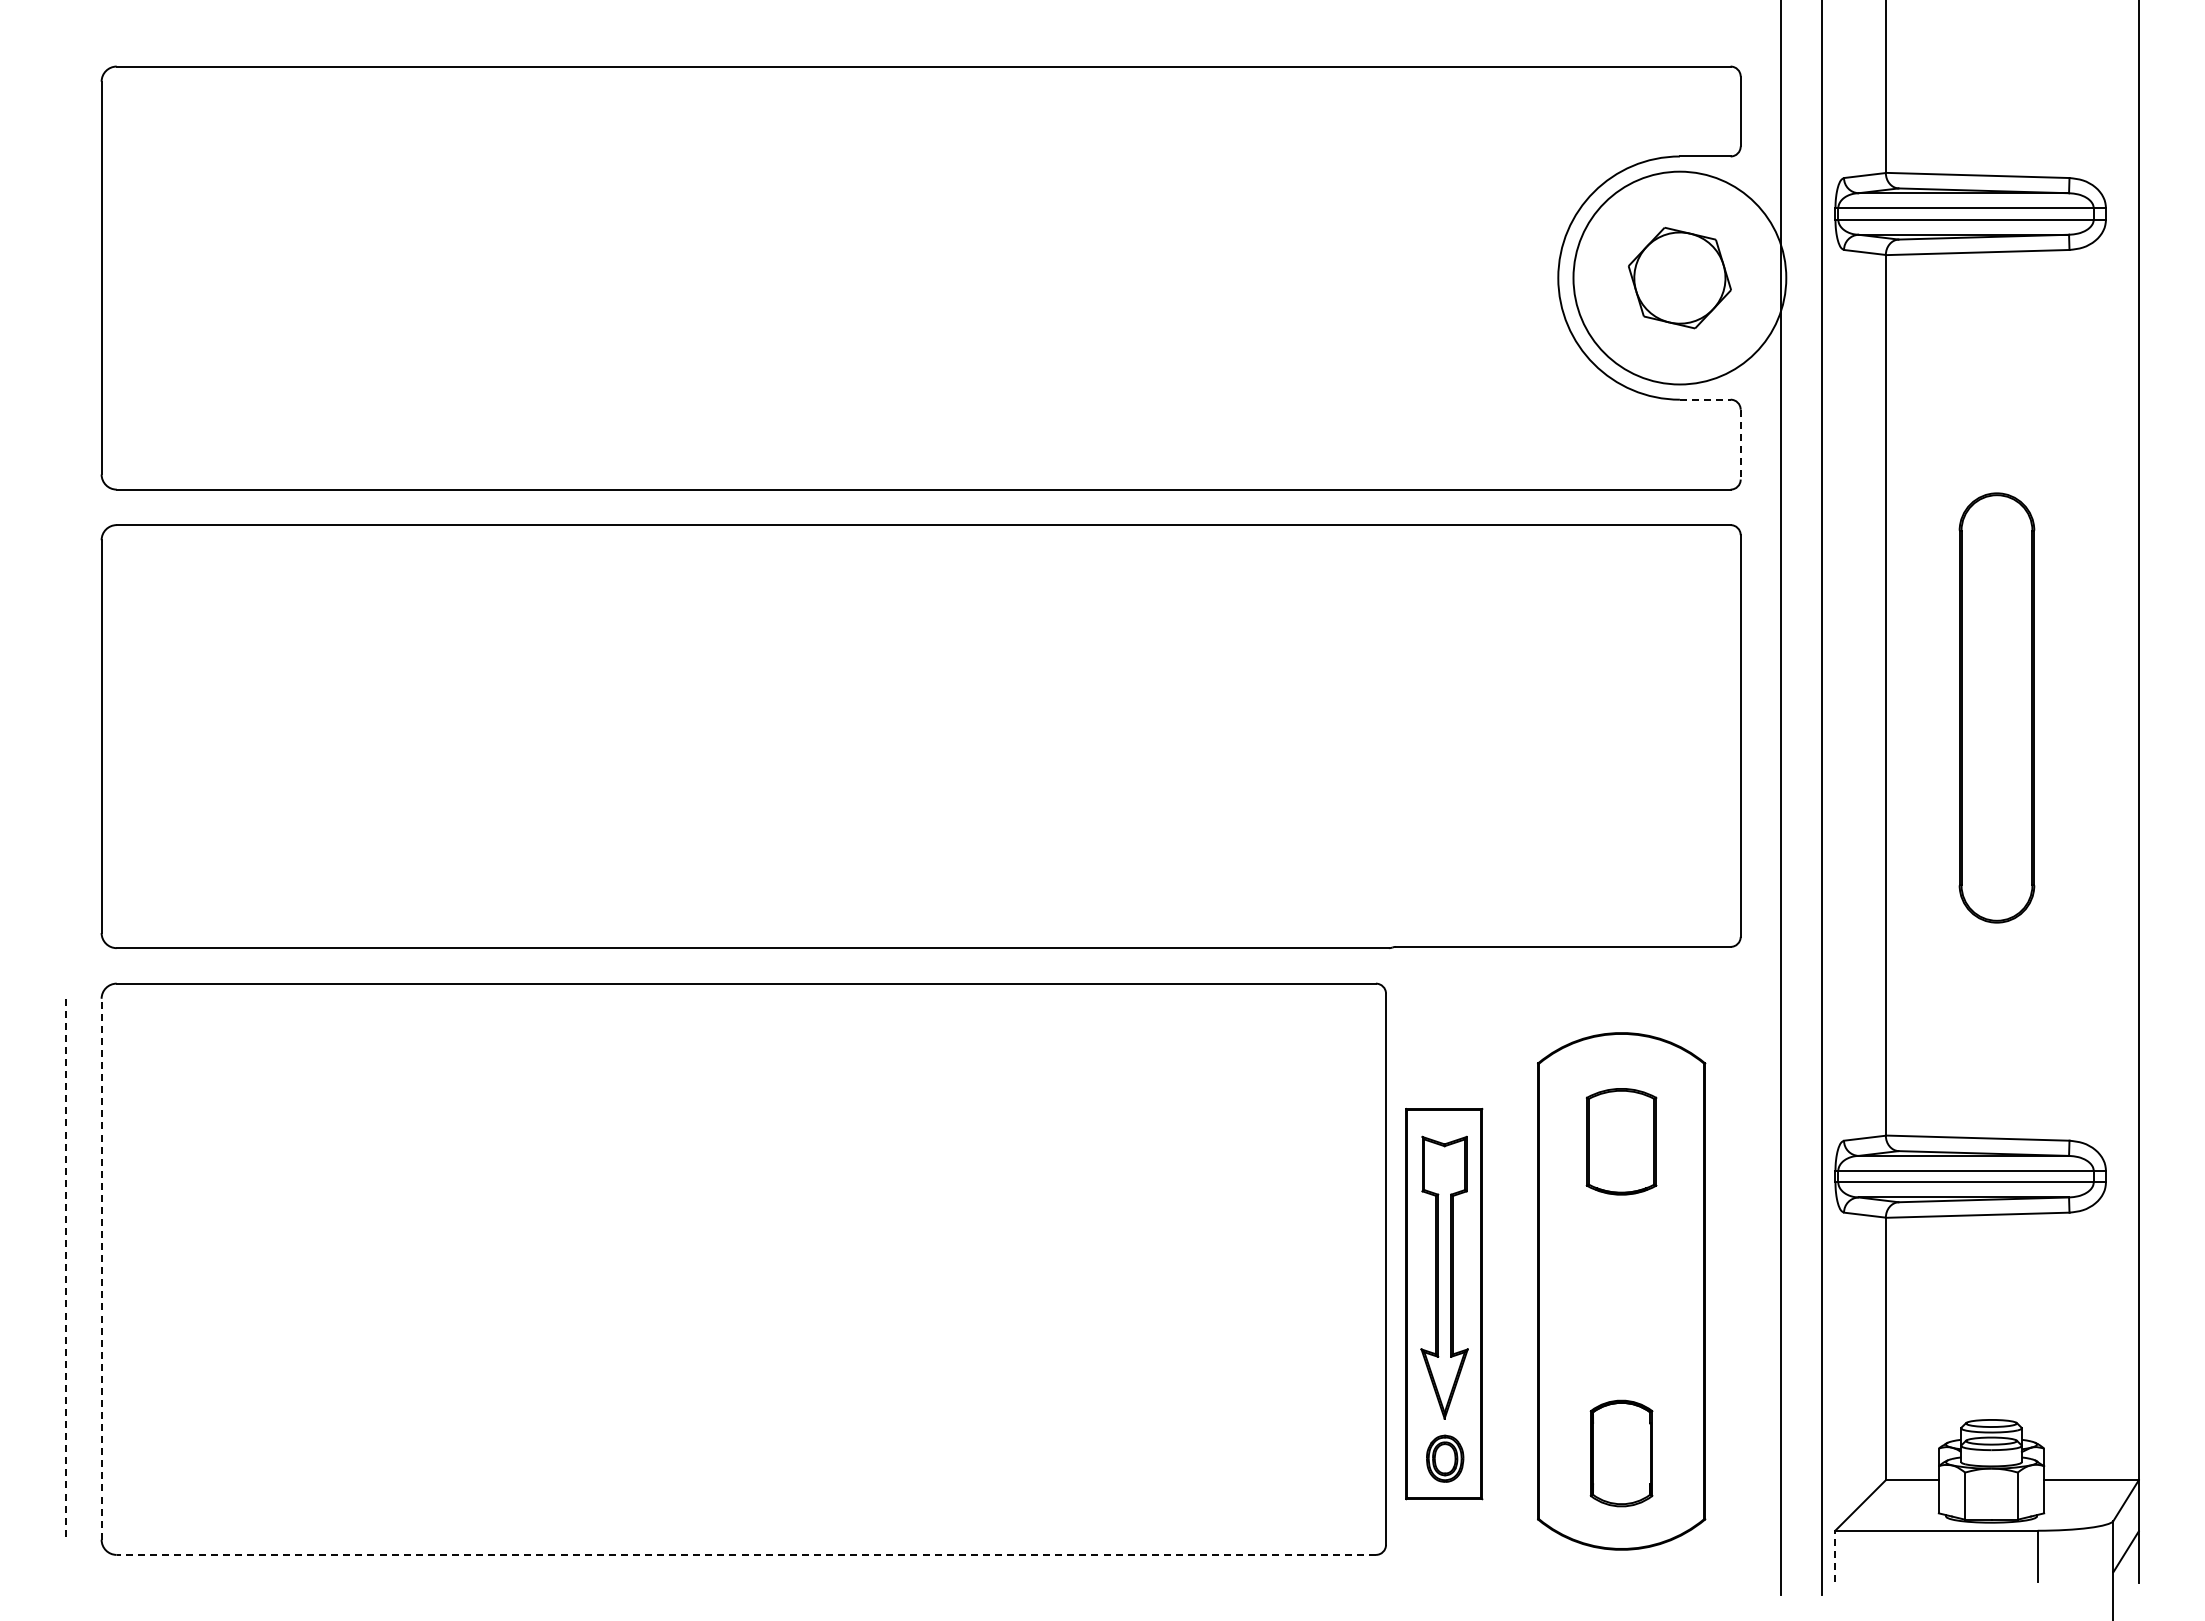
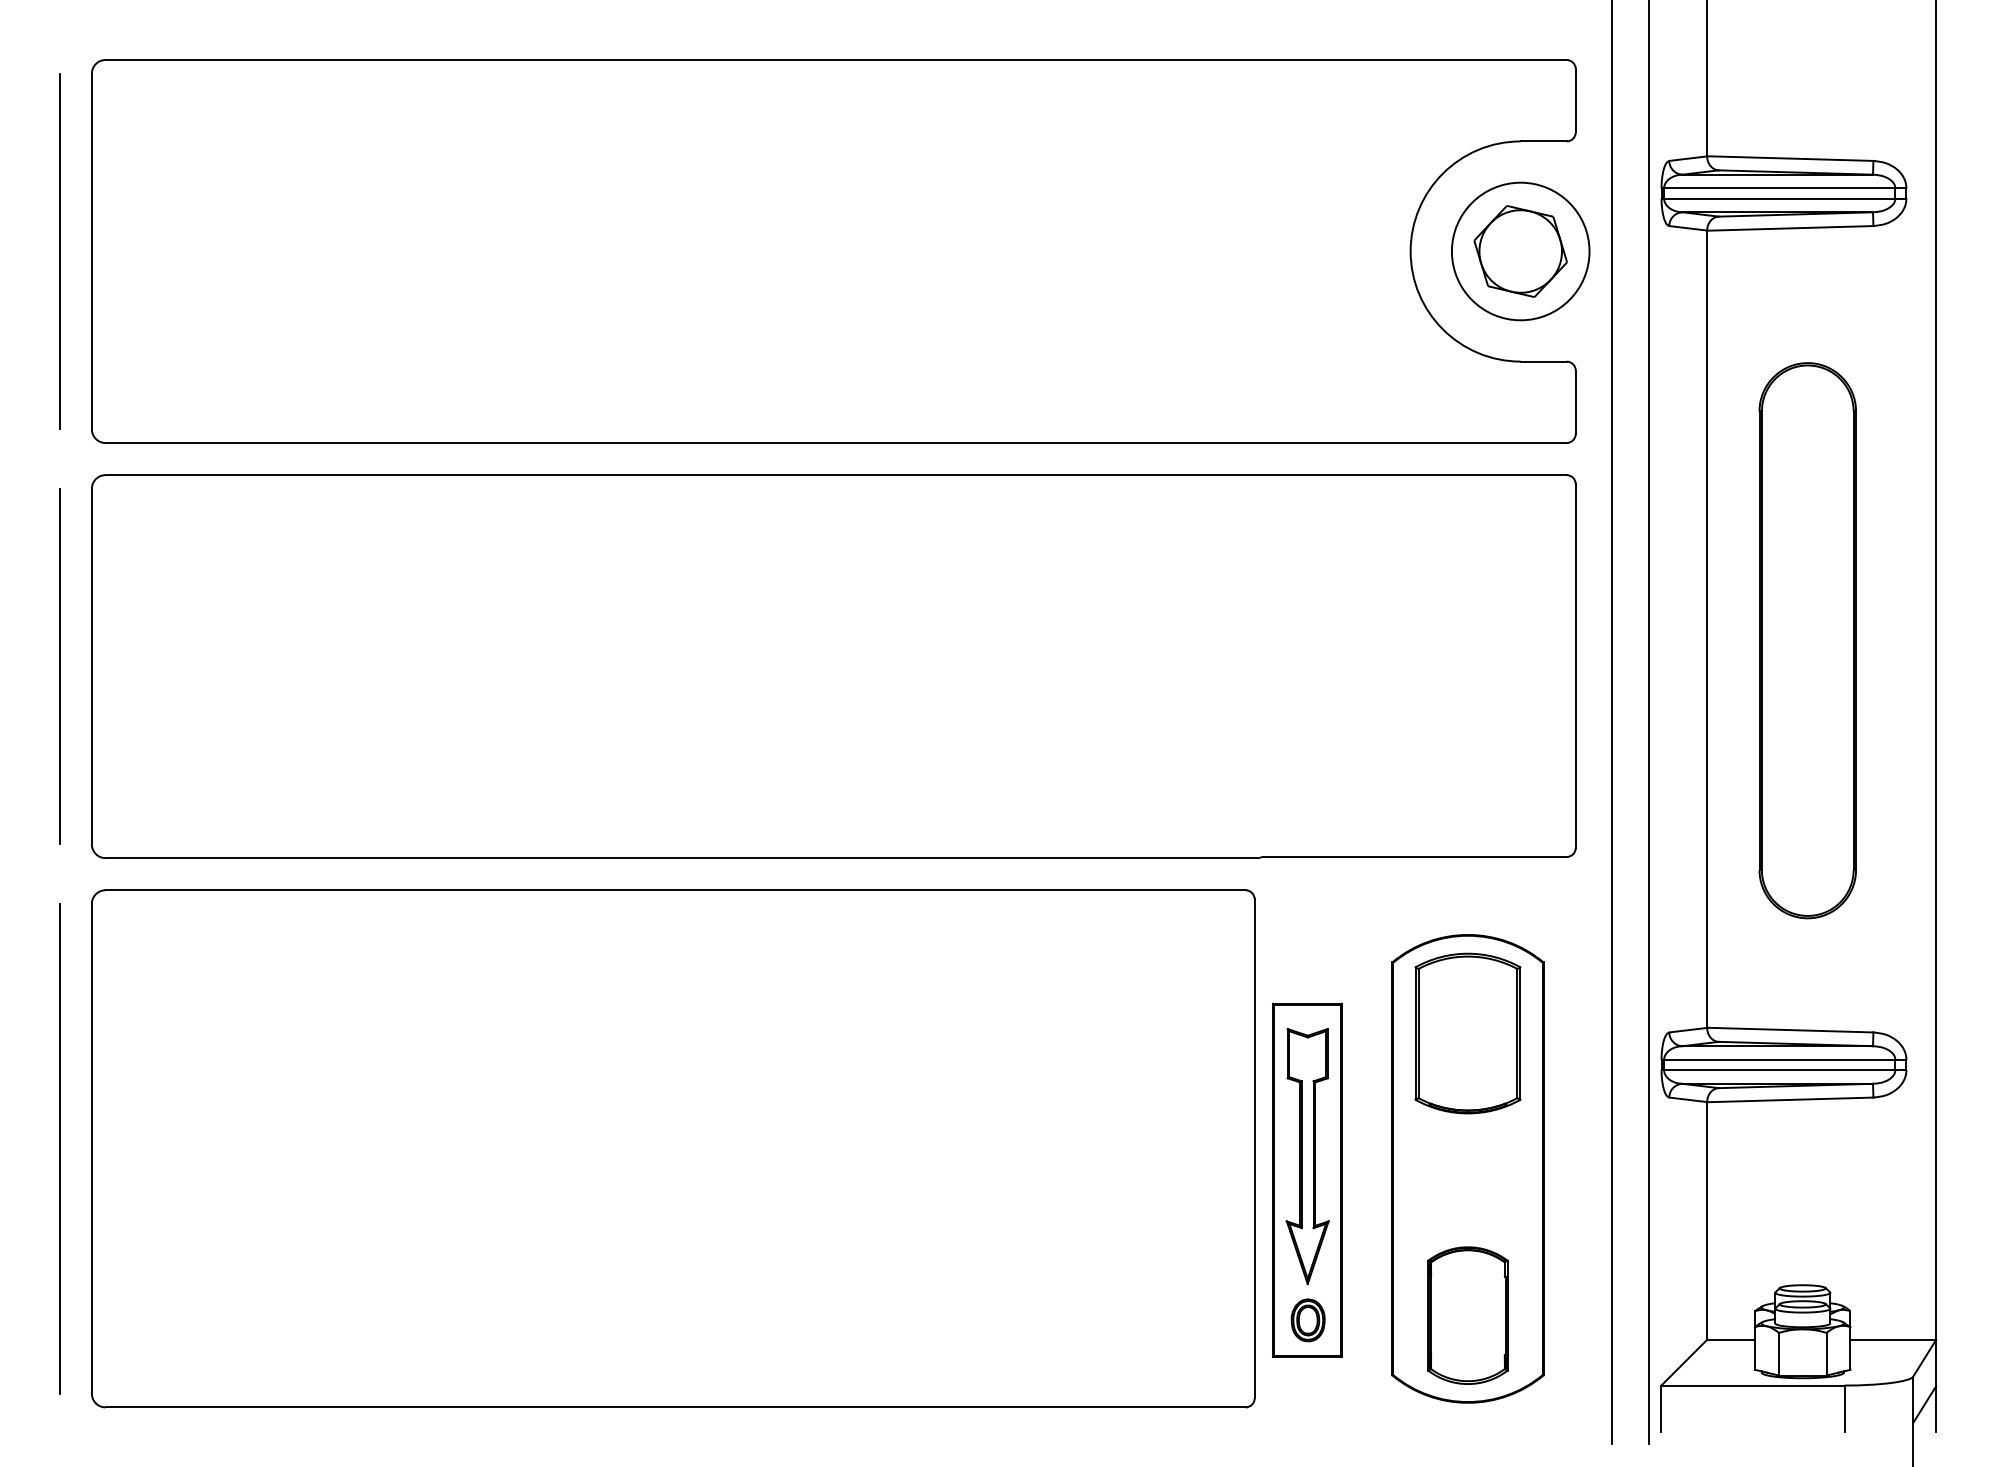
line: (66, 277) -> (60, 250), added
circle: (1679, 278) -> (1520, 251), size x0.71
line: (1705, 399) -> (1543, 361), dashed -> solid
line: (1740, 444) -> (1575, 402), dashed -> solid
part: (1996, 707) -> (1807, 640), size x1.43
line: (66, 736) -> (60, 666), added
part: (1621, 1141) -> (1467, 1033), size x1.67
line: (101, 1268) -> (91, 1148), dashed -> solid
line: (66, 1269) -> (60, 1149), dashed -> solid
part: (1621, 1453) -> (1467, 1315), size x1.43
line: (746, 1554) -> (675, 1407), dashed -> solid
line: (1835, 1556) -> (1661, 1408), dashed -> solid

